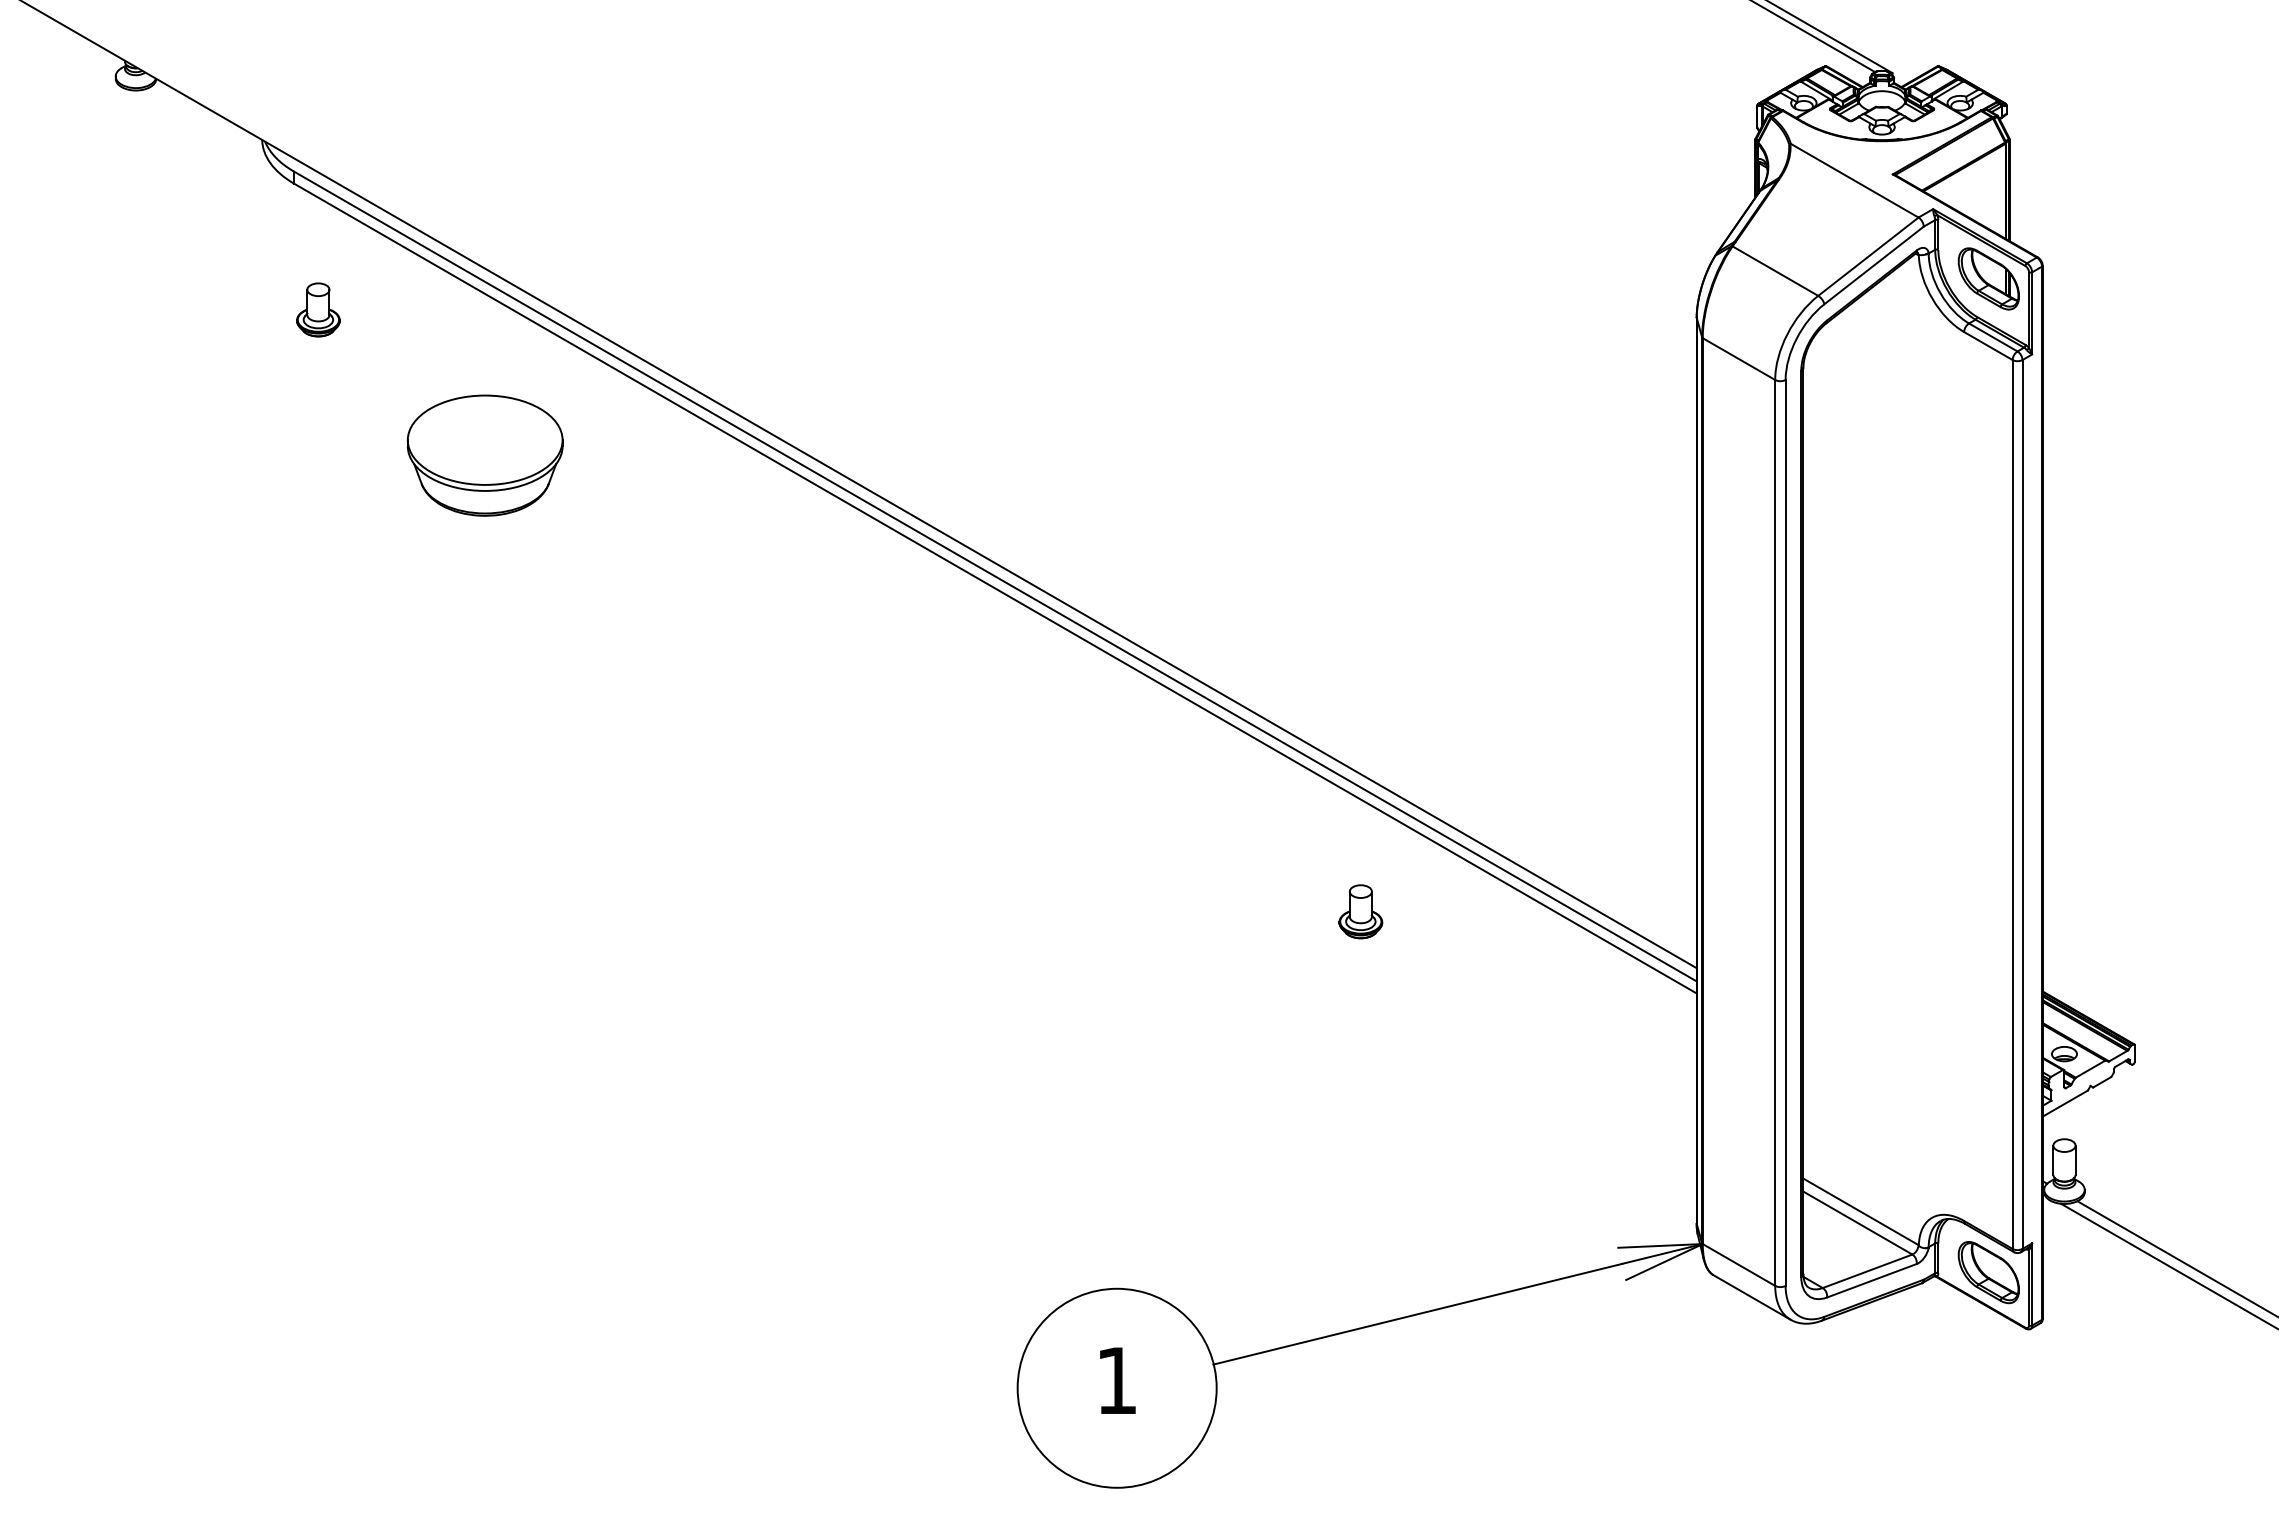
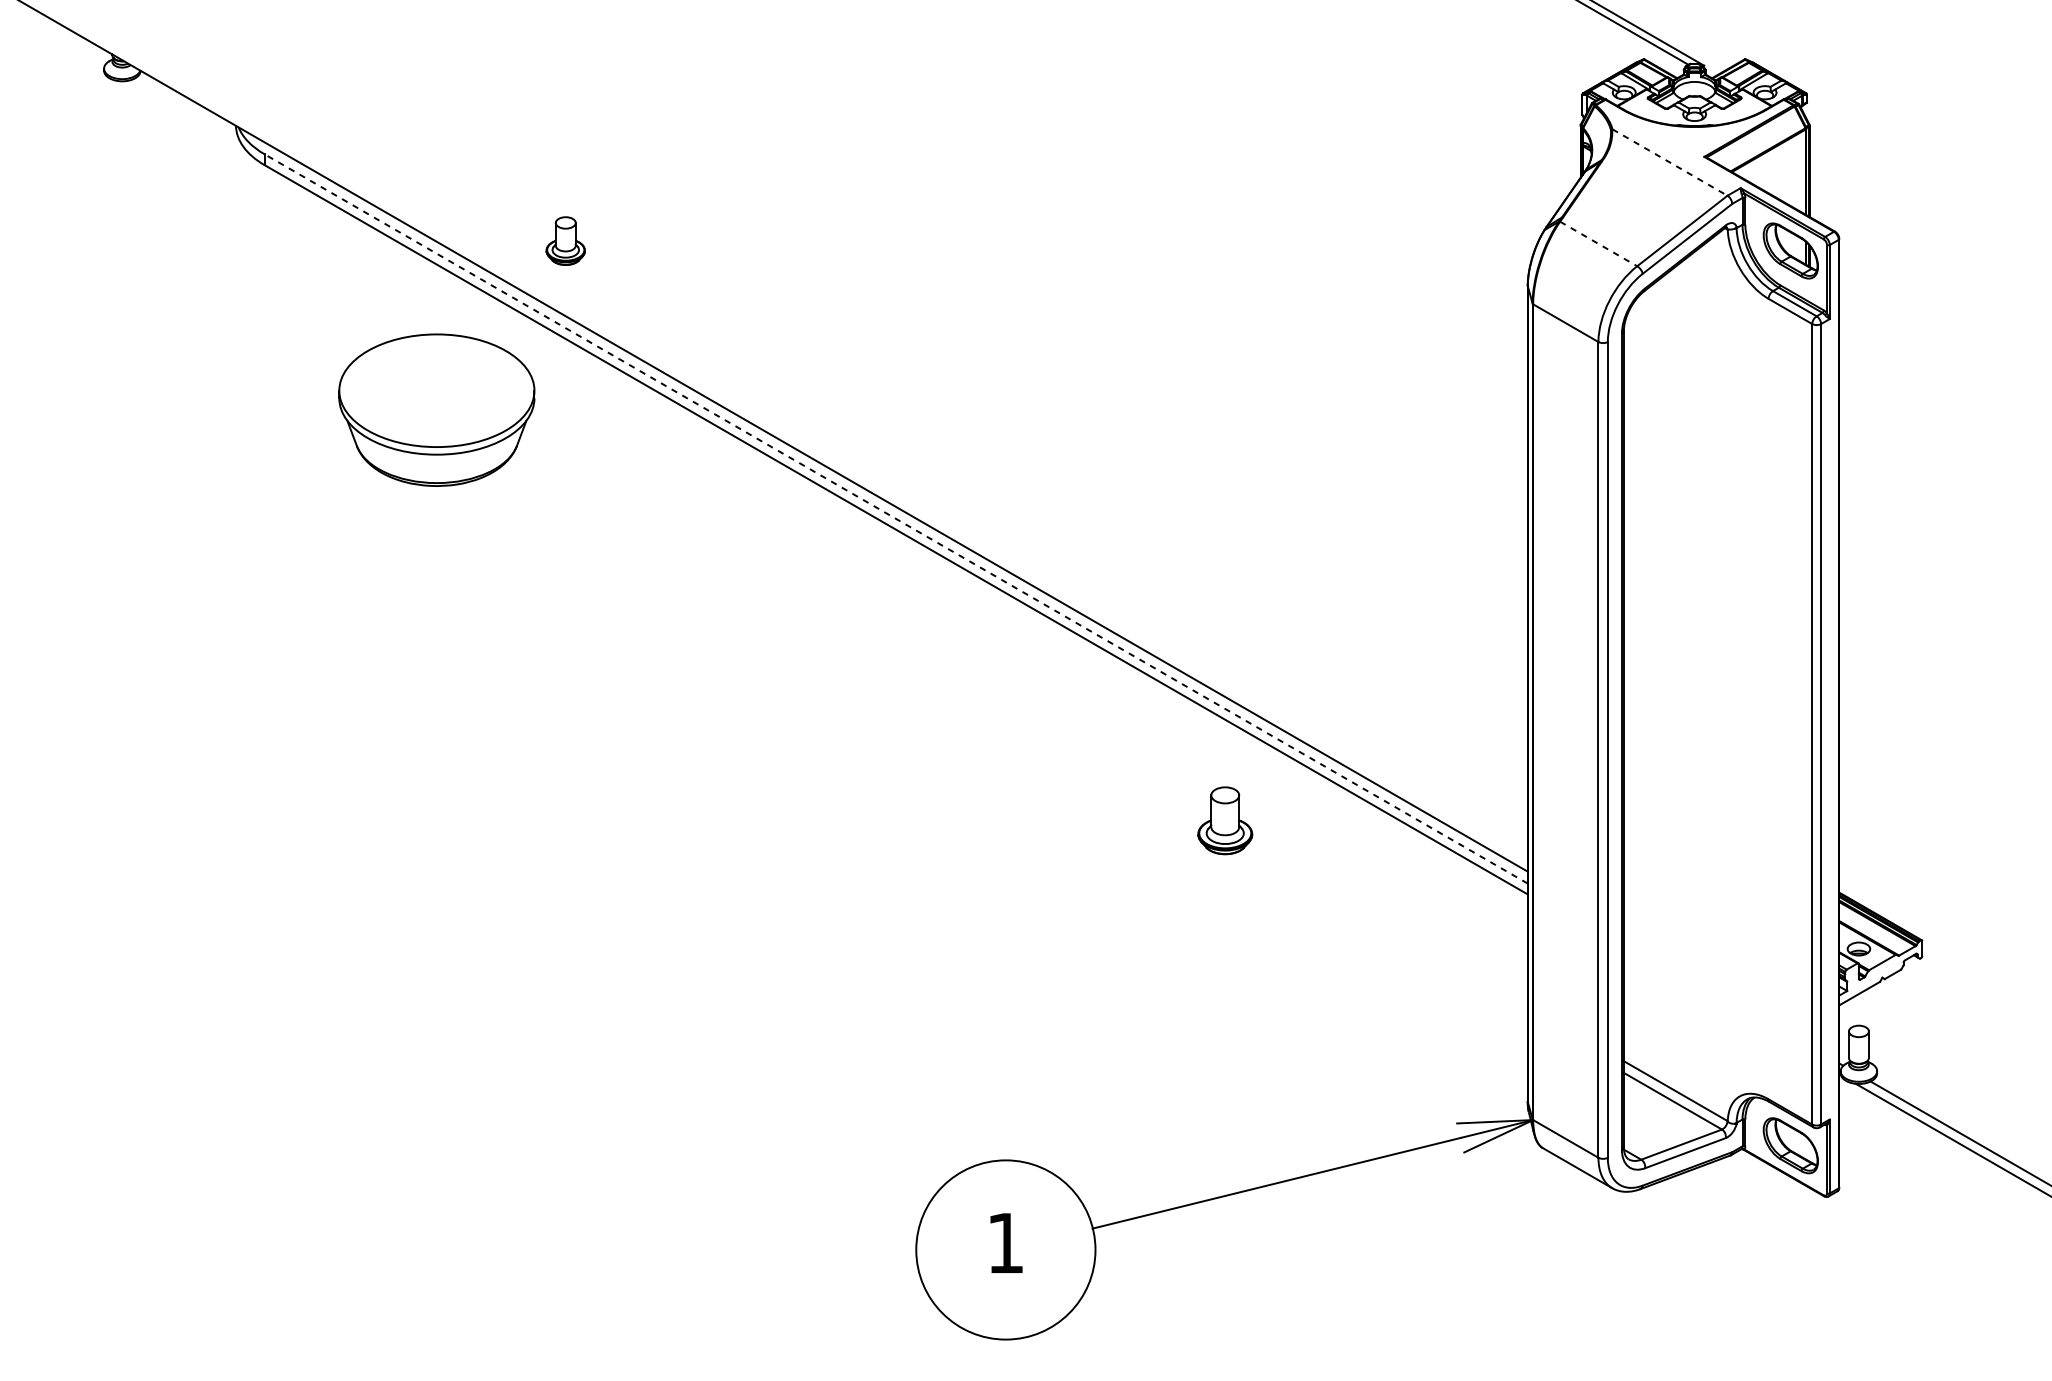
line: (1854, 180) -> (1669, 162), solid -> dashed
line: (1775, 271) -> (1598, 244), solid -> dashed
part: (318, 309) -> (565, 240), moved
part: (484, 455) -> (436, 409), size x1.4
line: (995, 576) -> (896, 518), solid -> dashed
part: (1360, 911) -> (1225, 820), size x1.4

